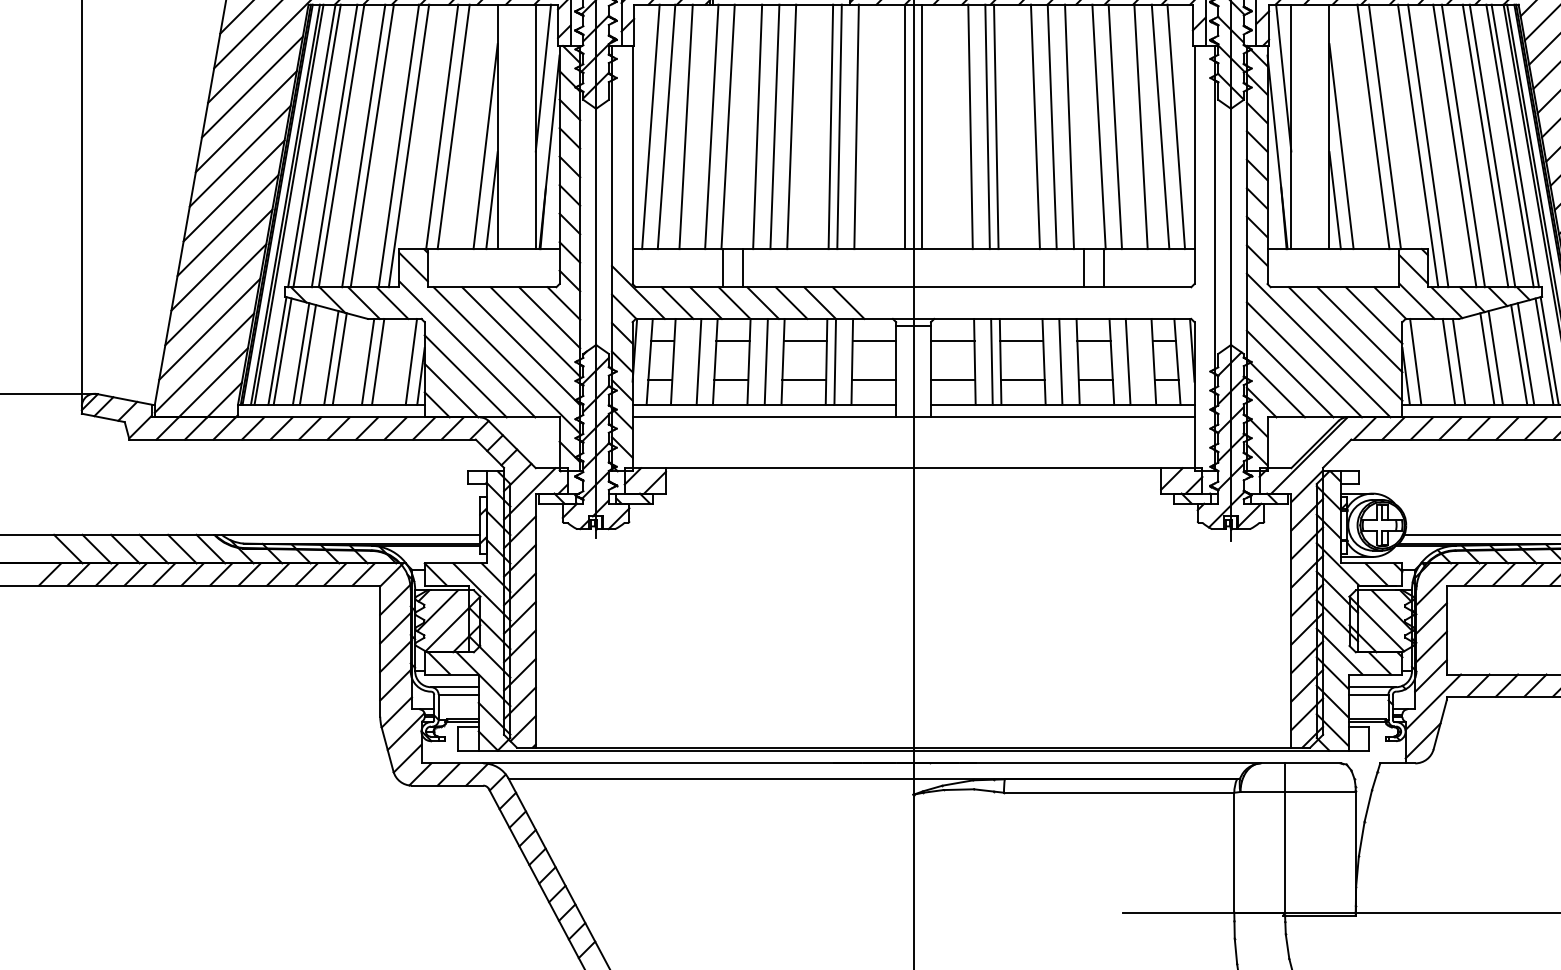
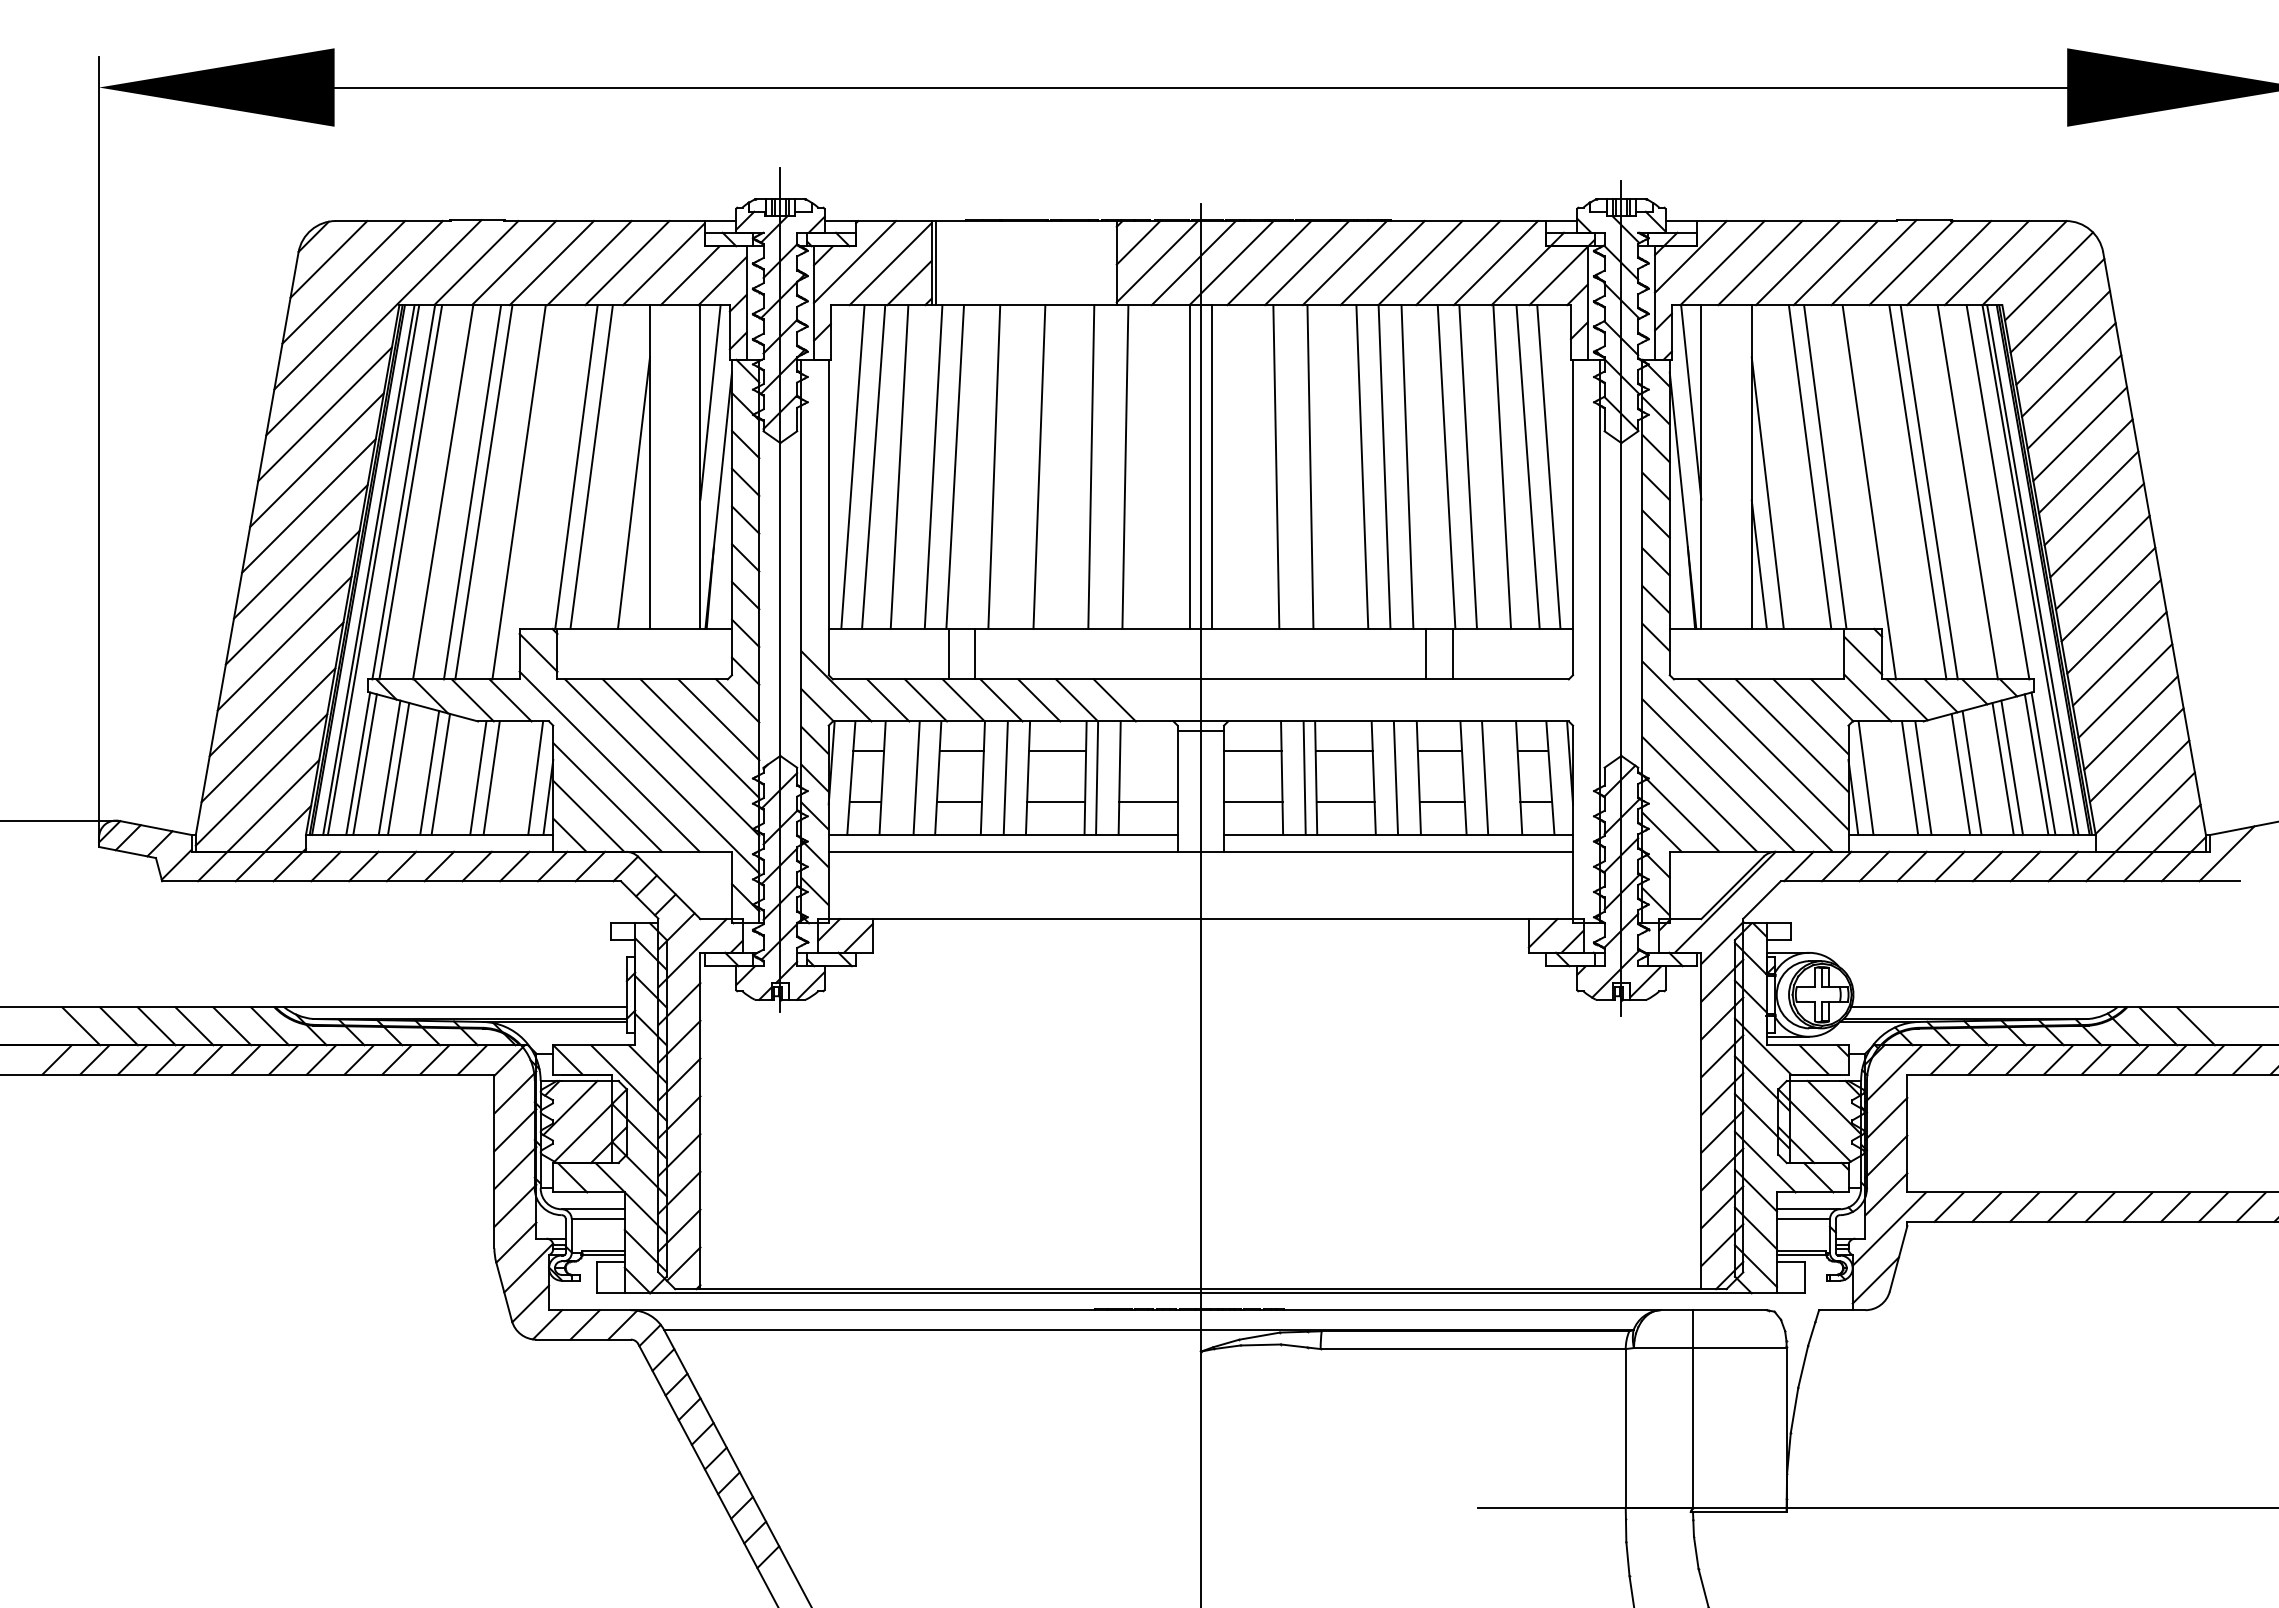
line: (775, 126) -> (1017, 466), removed
line: (839, 126) -> (1102, 466), removed
line: (987, 126) -> (1298, 466), removed
line: (334, 146) -> (433, 492), removed
line: (409, 146) -> (532, 492), removed
line: (1428, 146) -> (1882, 492), removed
line: (1485, 146) -> (1958, 492), removed
line: (1509, 146) -> (1990, 492), removed
line: (492, 200) -> (642, 564), removed
line: (874, 340) -> (1148, 750), removed

